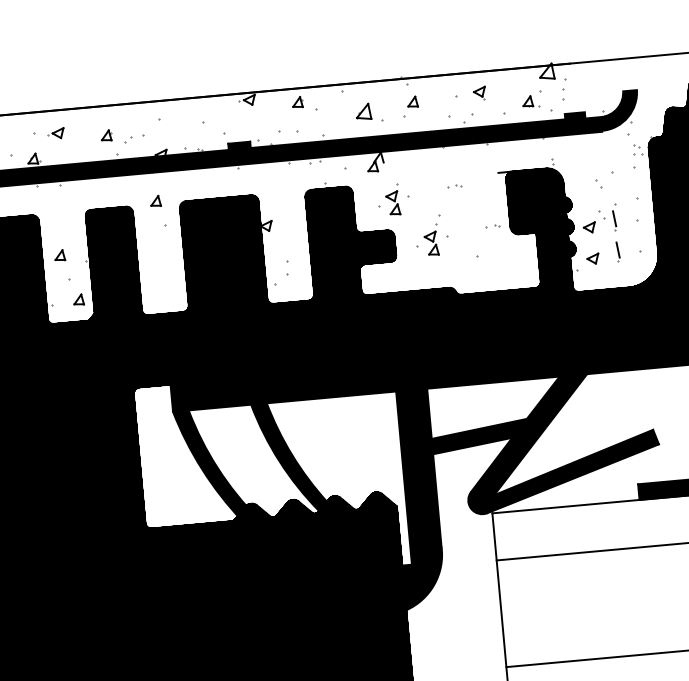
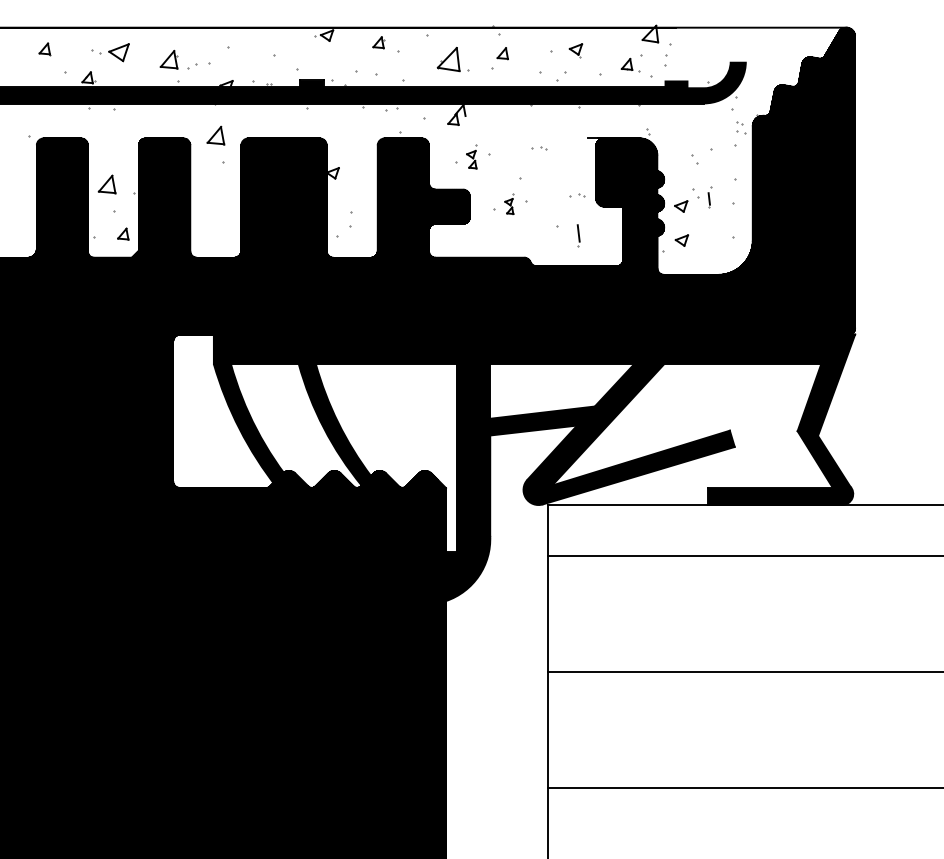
part: (363, 111) -> (448, 59), size x1.4
part: (55, 133) -> (114, 52), size x1.6
part: (105, 135) -> (168, 59), size x1.6
part: (392, 199) -> (471, 156), size x0.7
part: (155, 200) -> (215, 134), size x1.6
part: (614, 217) -> (709, 197), size x0.7
part: (431, 239) -> (509, 203), size x0.6
part: (618, 251) -> (578, 235), moved
part: (60, 255) -> (107, 184), size x1.6

